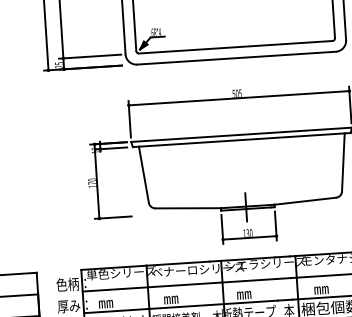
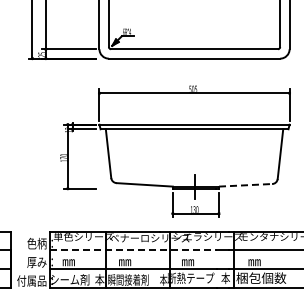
line: (305, 201) -> (245, 185), solid -> dashed
line: (180, 285) -> (133, 250), solid -> dashed

